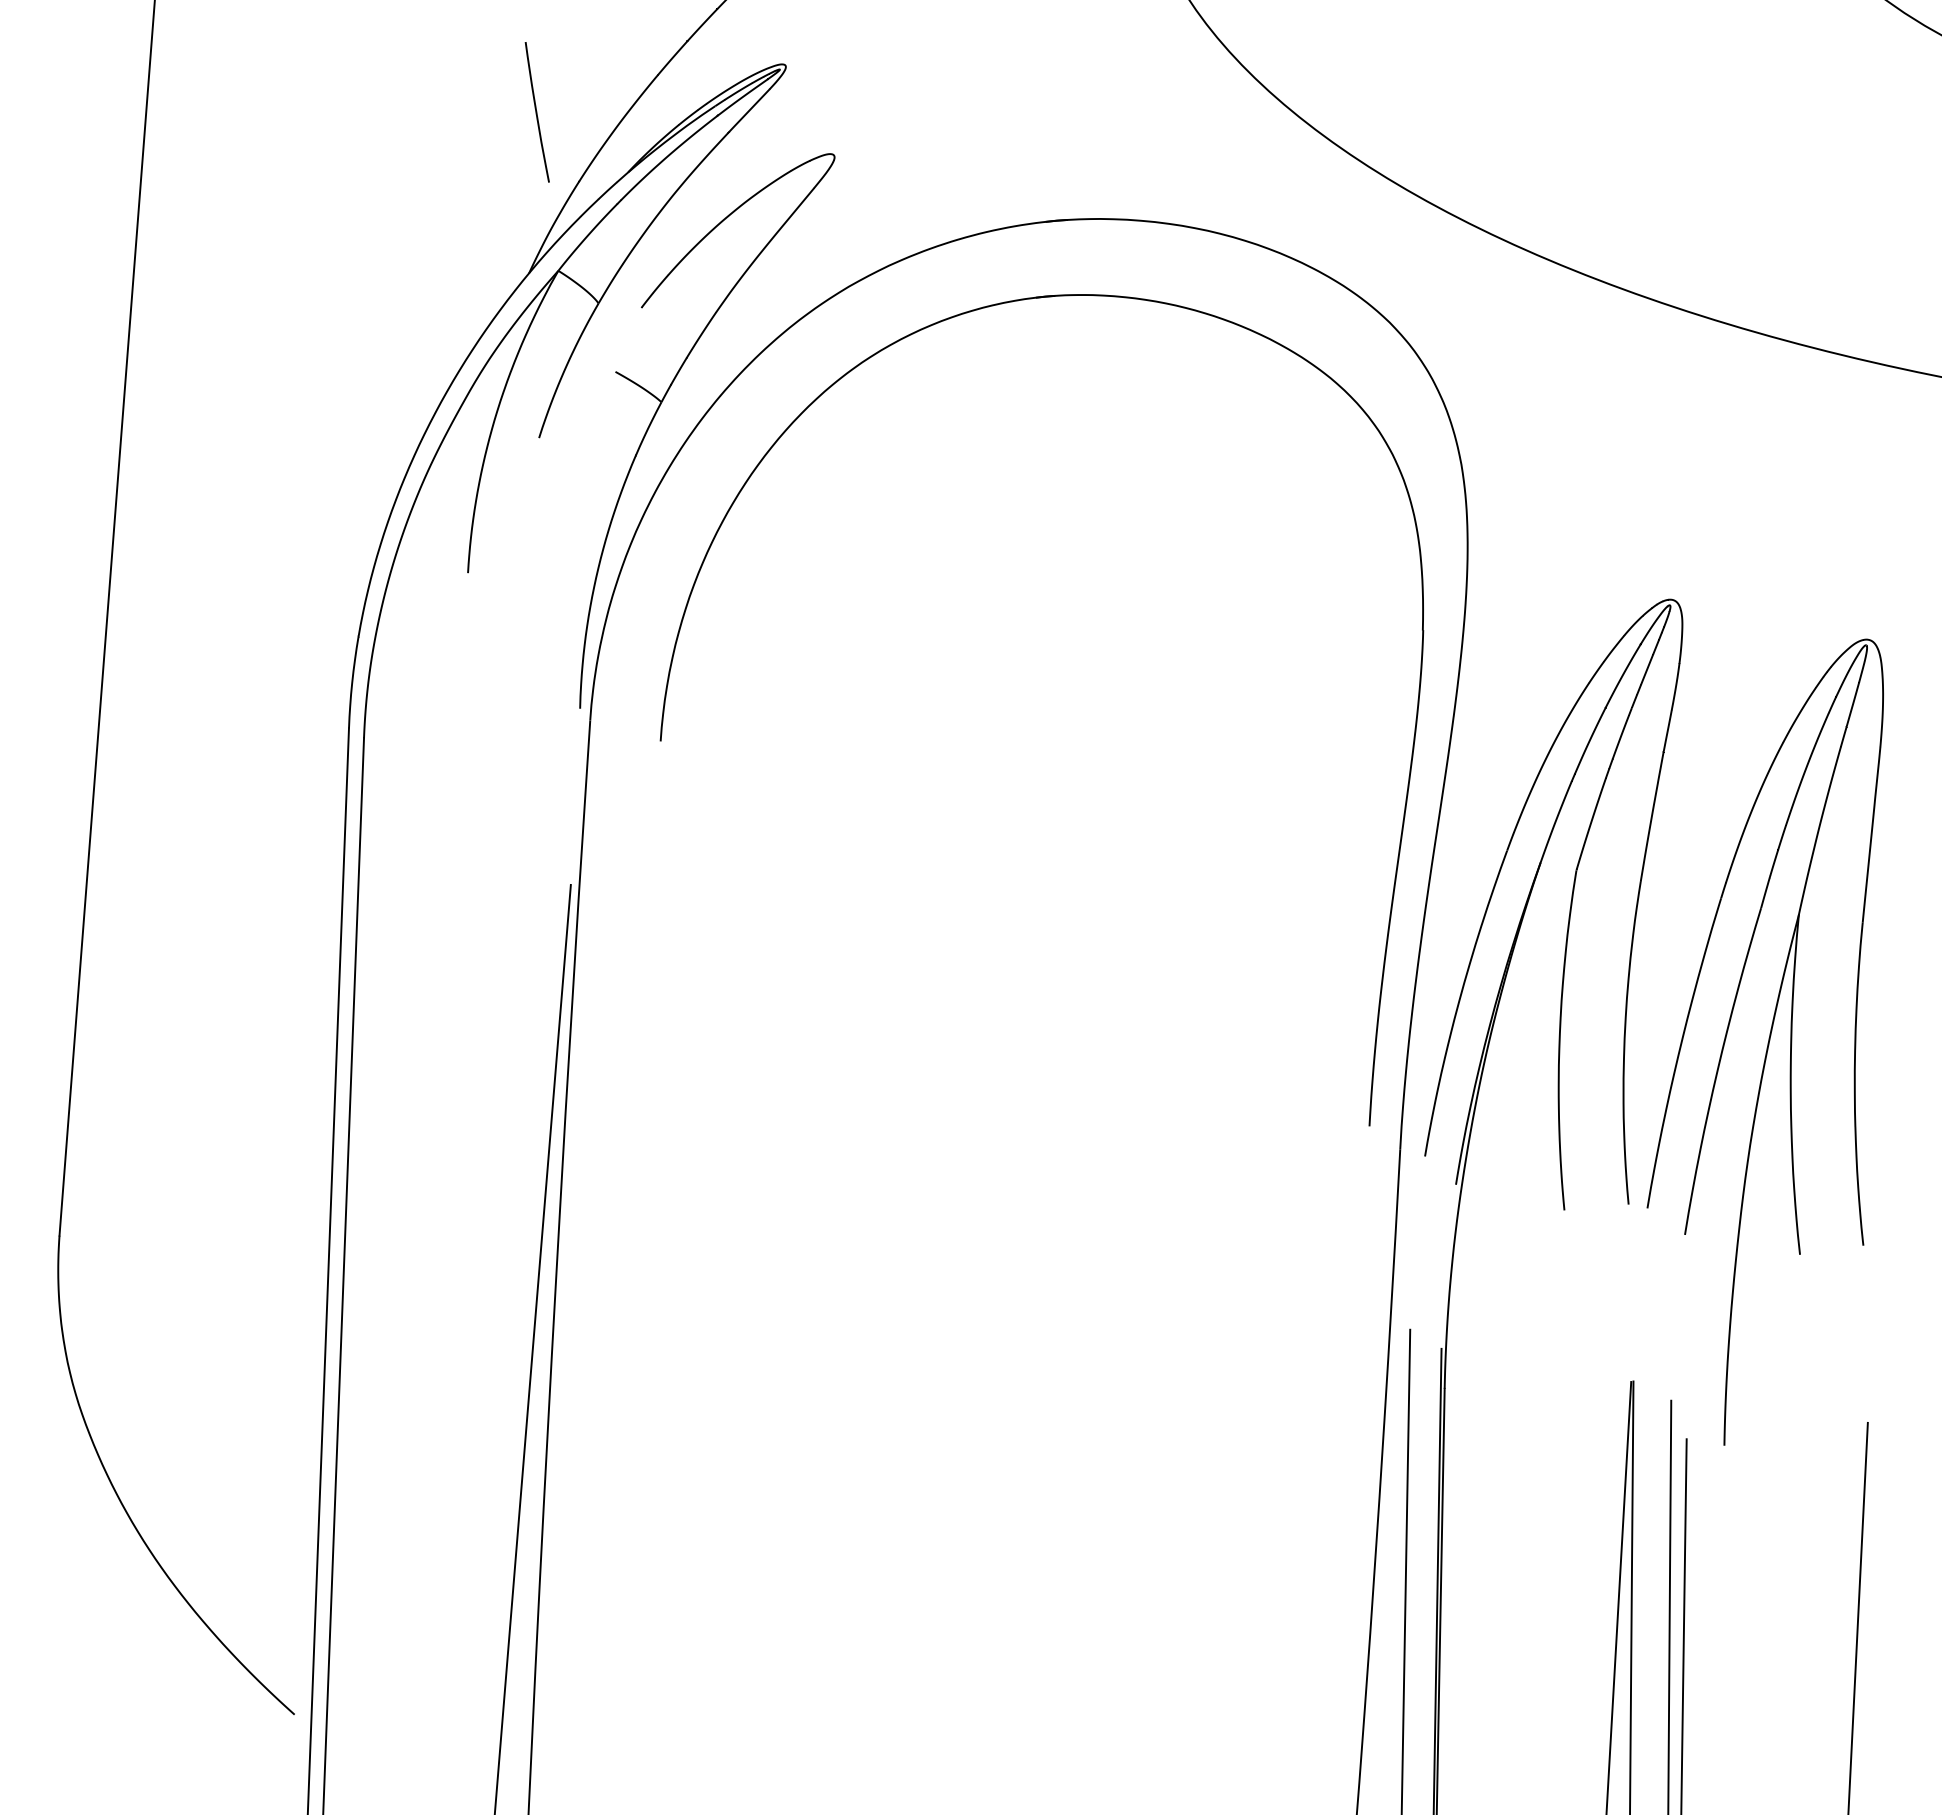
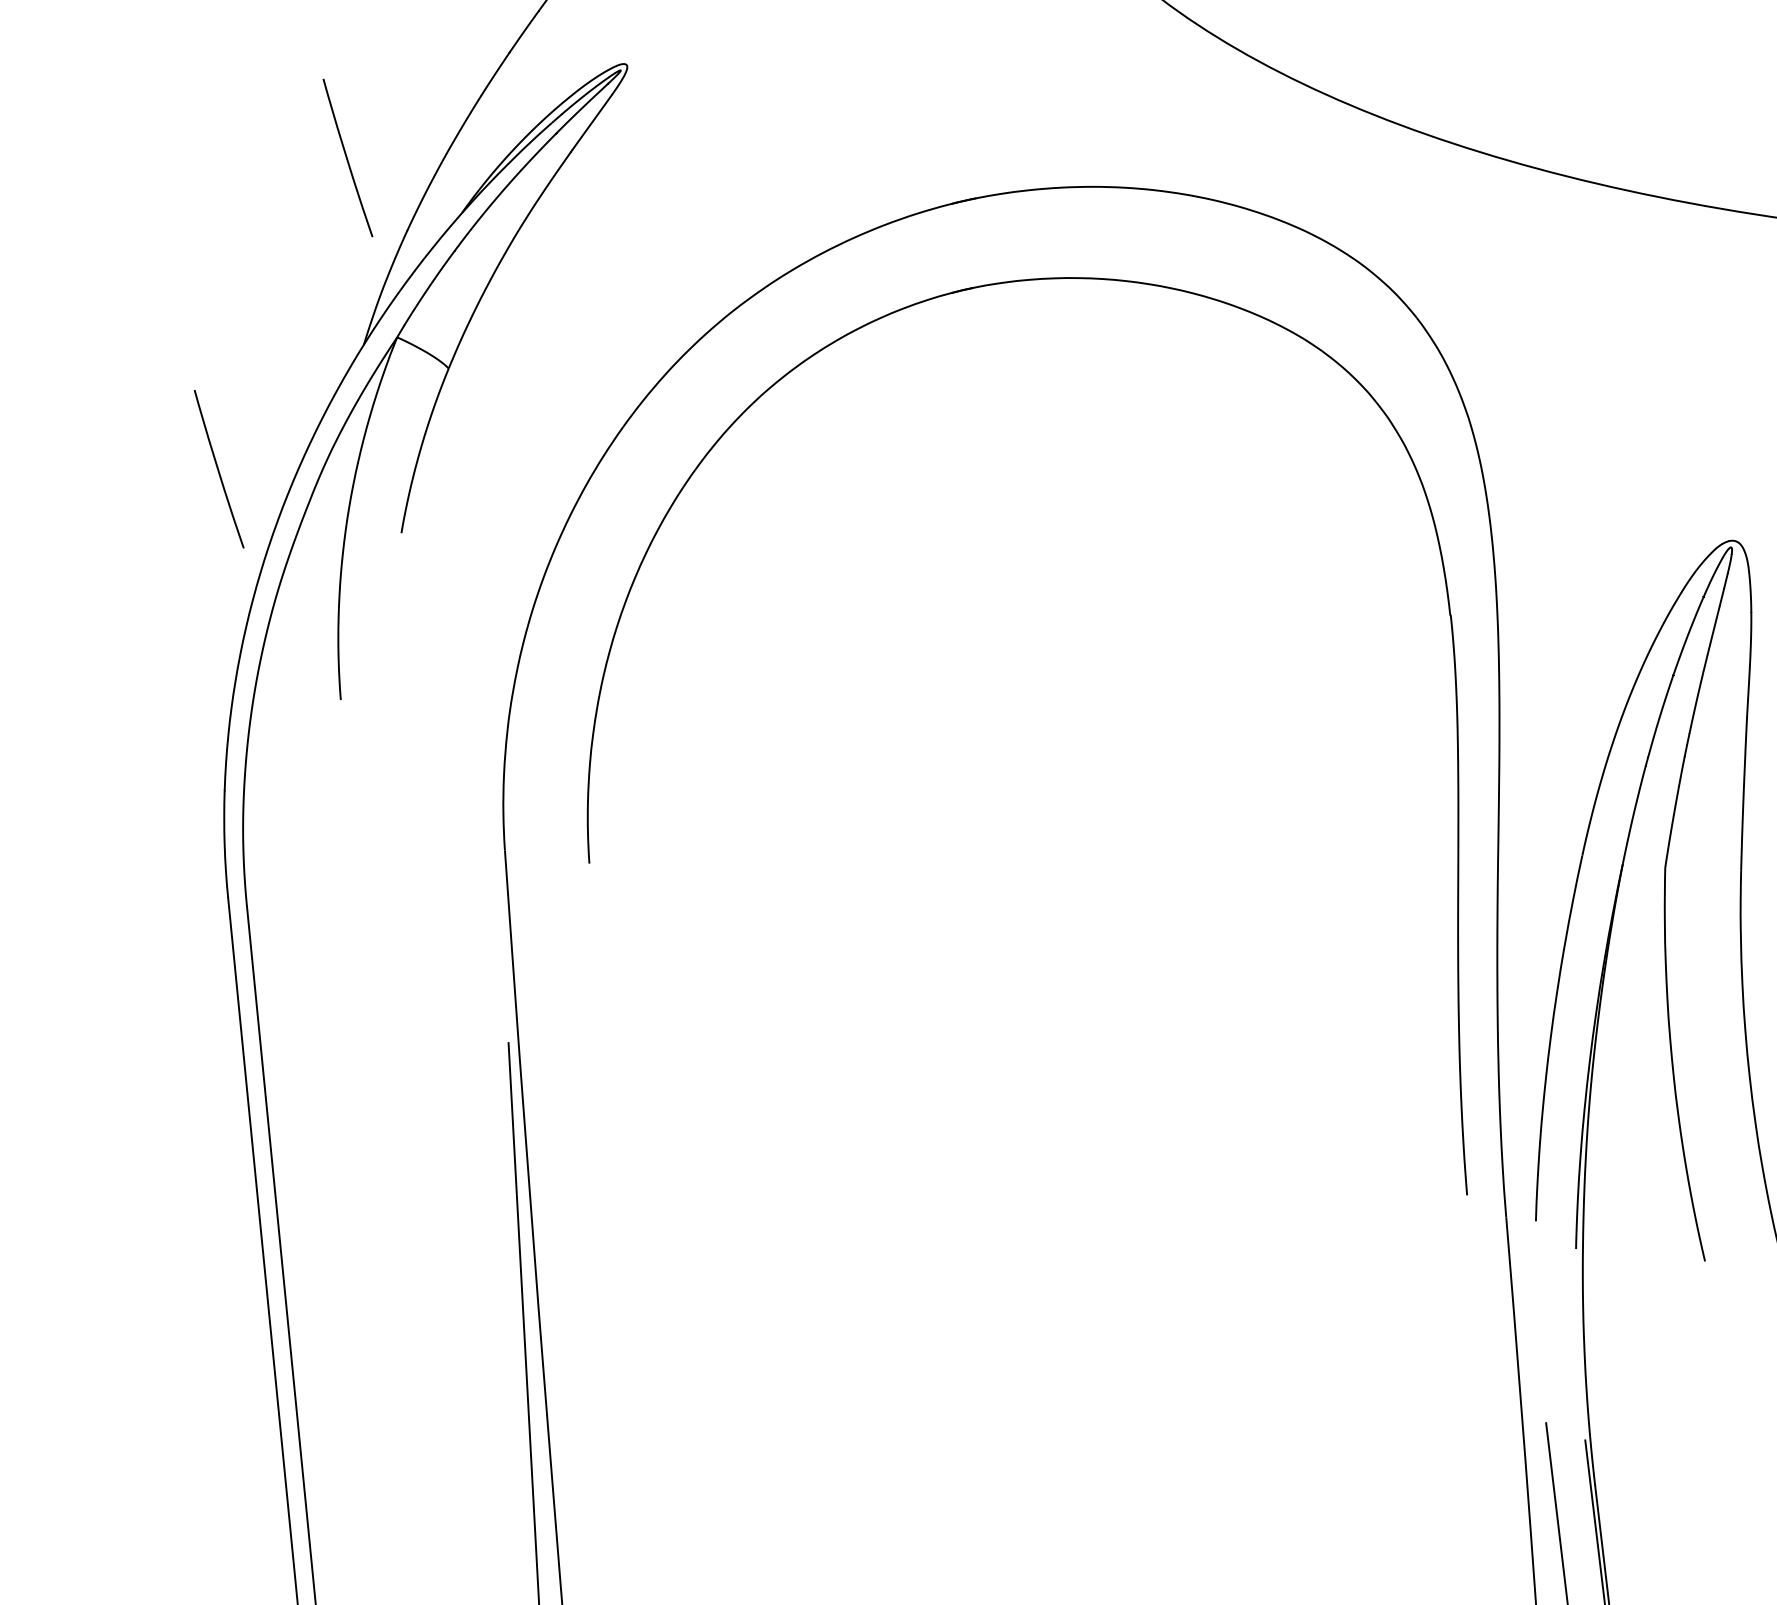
curve: (390, 362) -> (218, 469), added
part: (660, 406) -> (536, 477), removed

